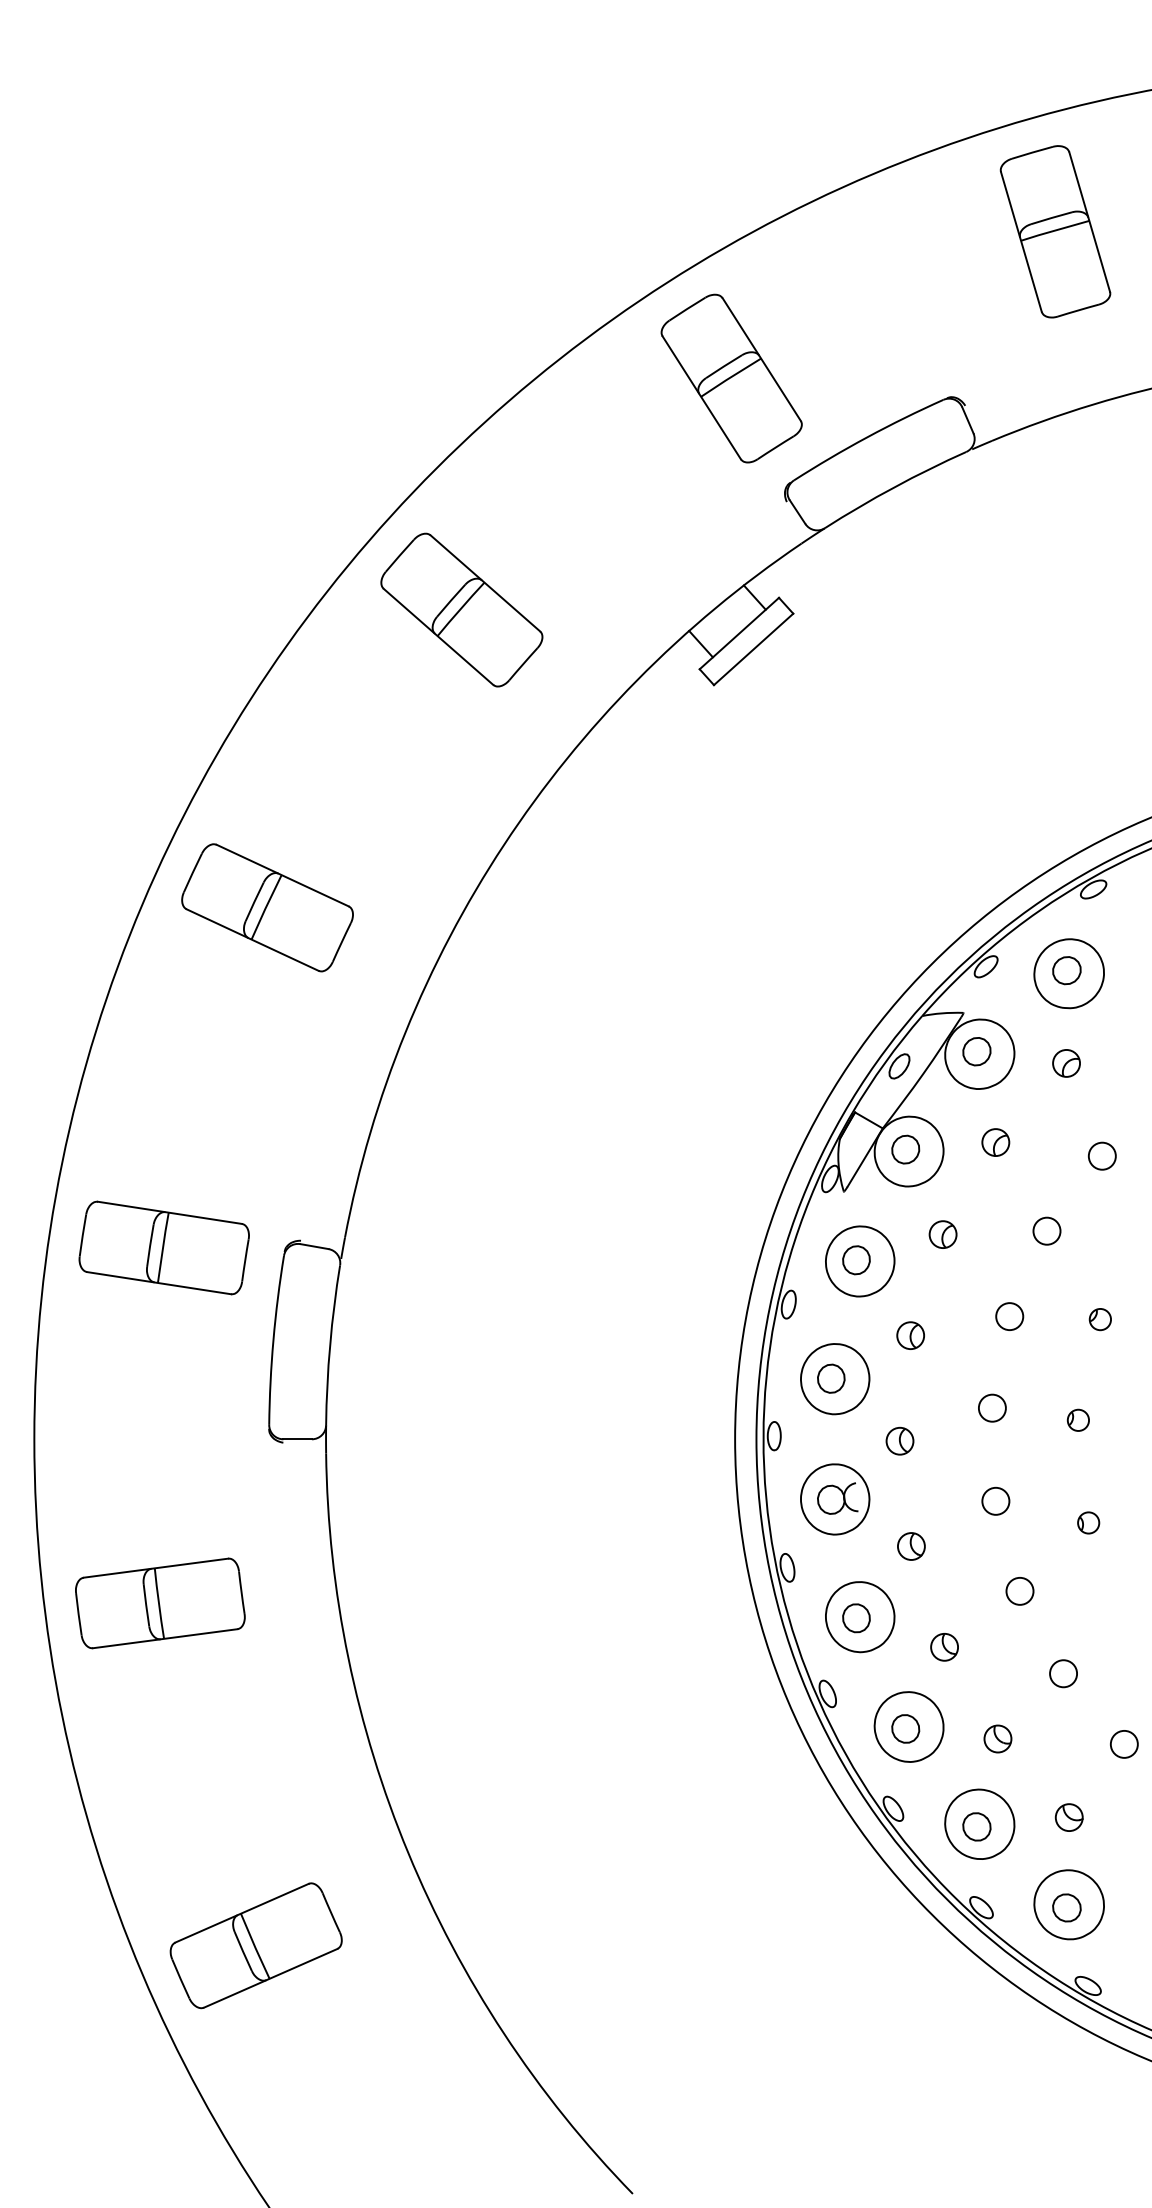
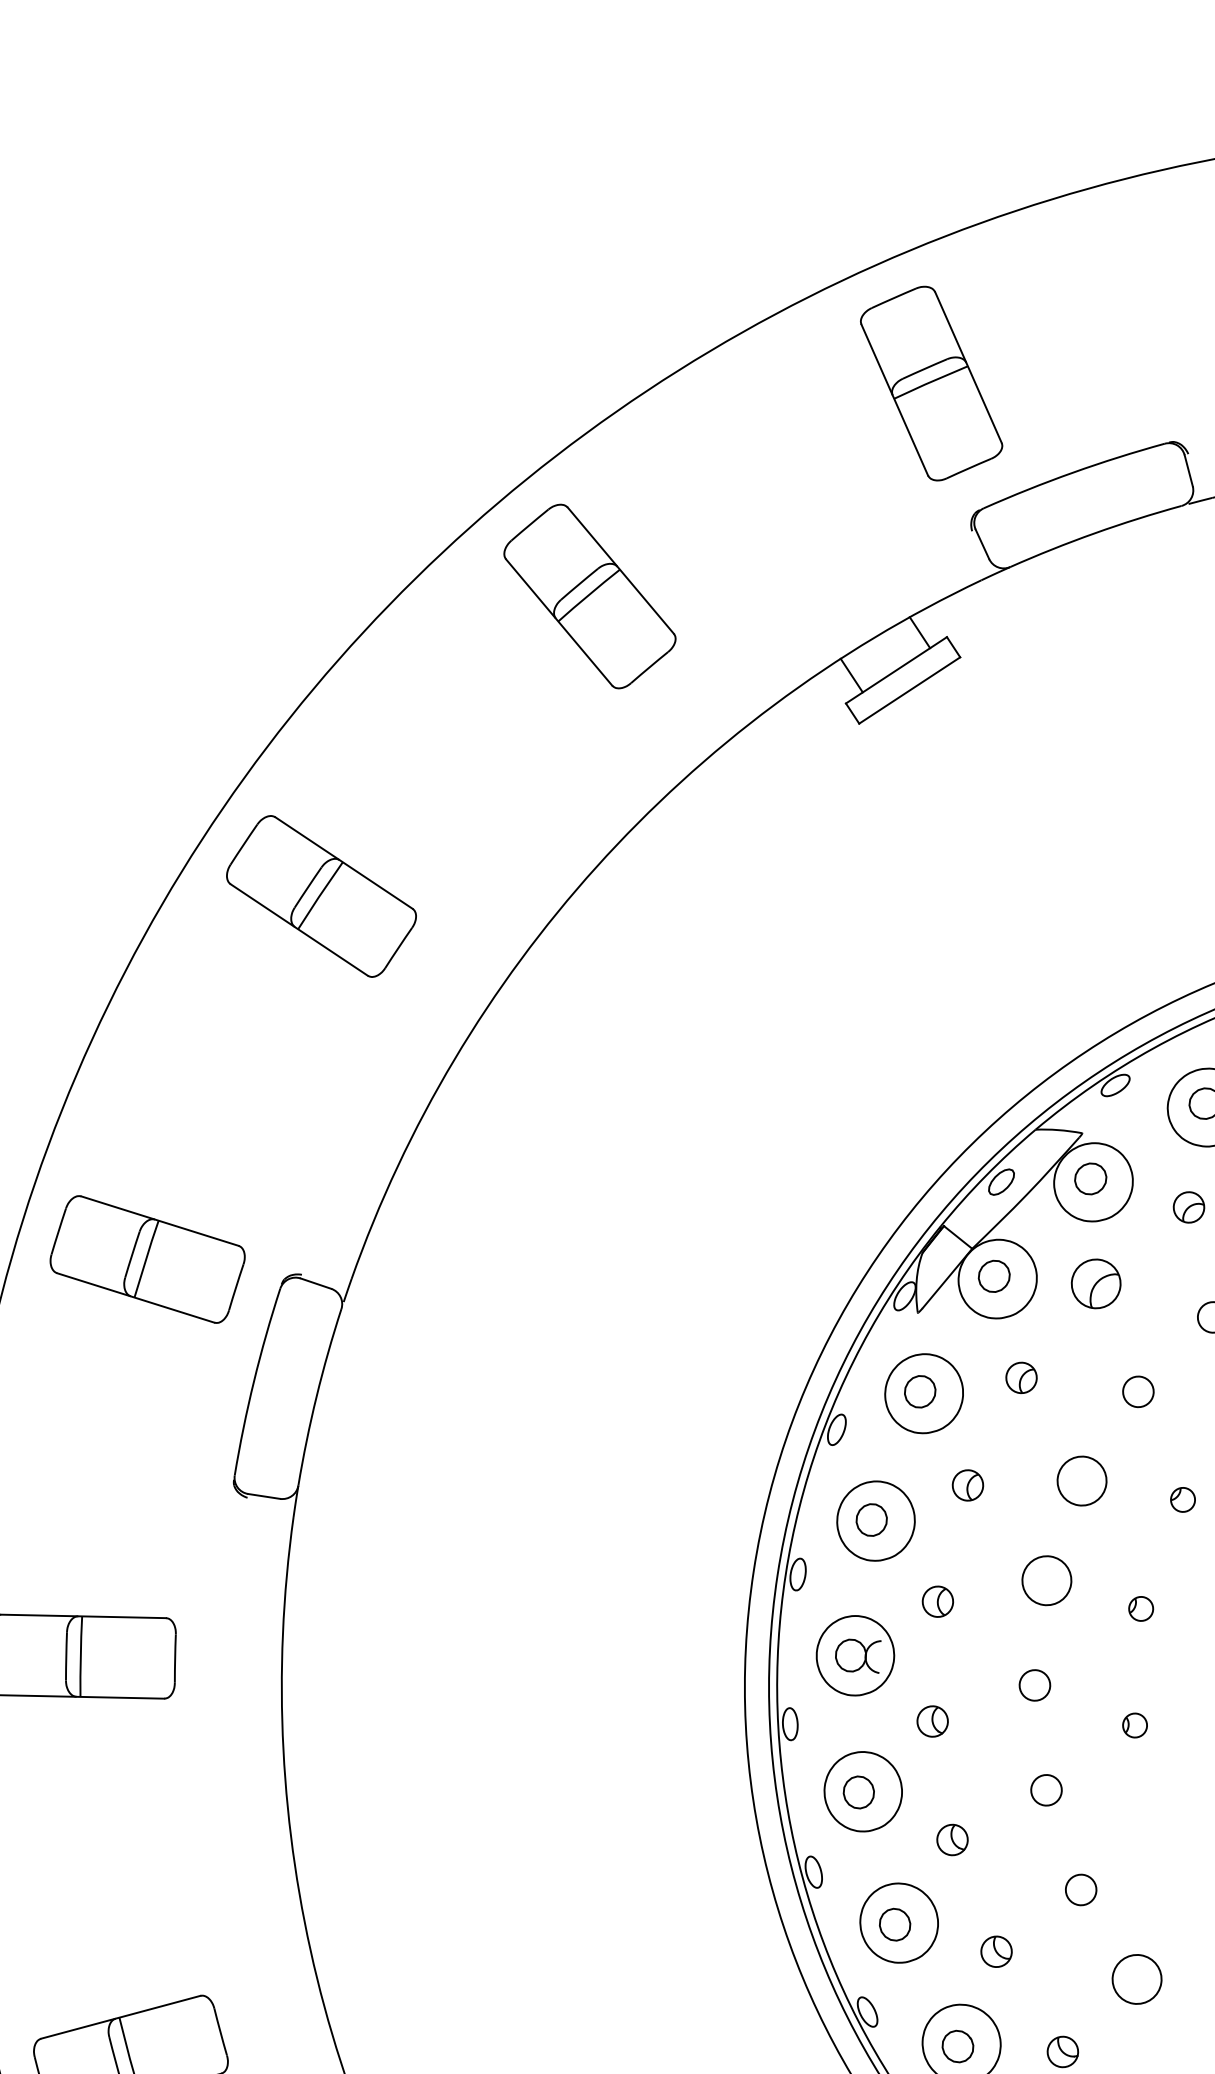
part: (995, 1142) -> (1095, 1283), size x1.6
circle: (1009, 1316) -> (1081, 1480), size x1.6
circle: (992, 1407) -> (1047, 1579), size x1.6
circle: (1123, 1743) -> (1136, 1978), size x1.6

